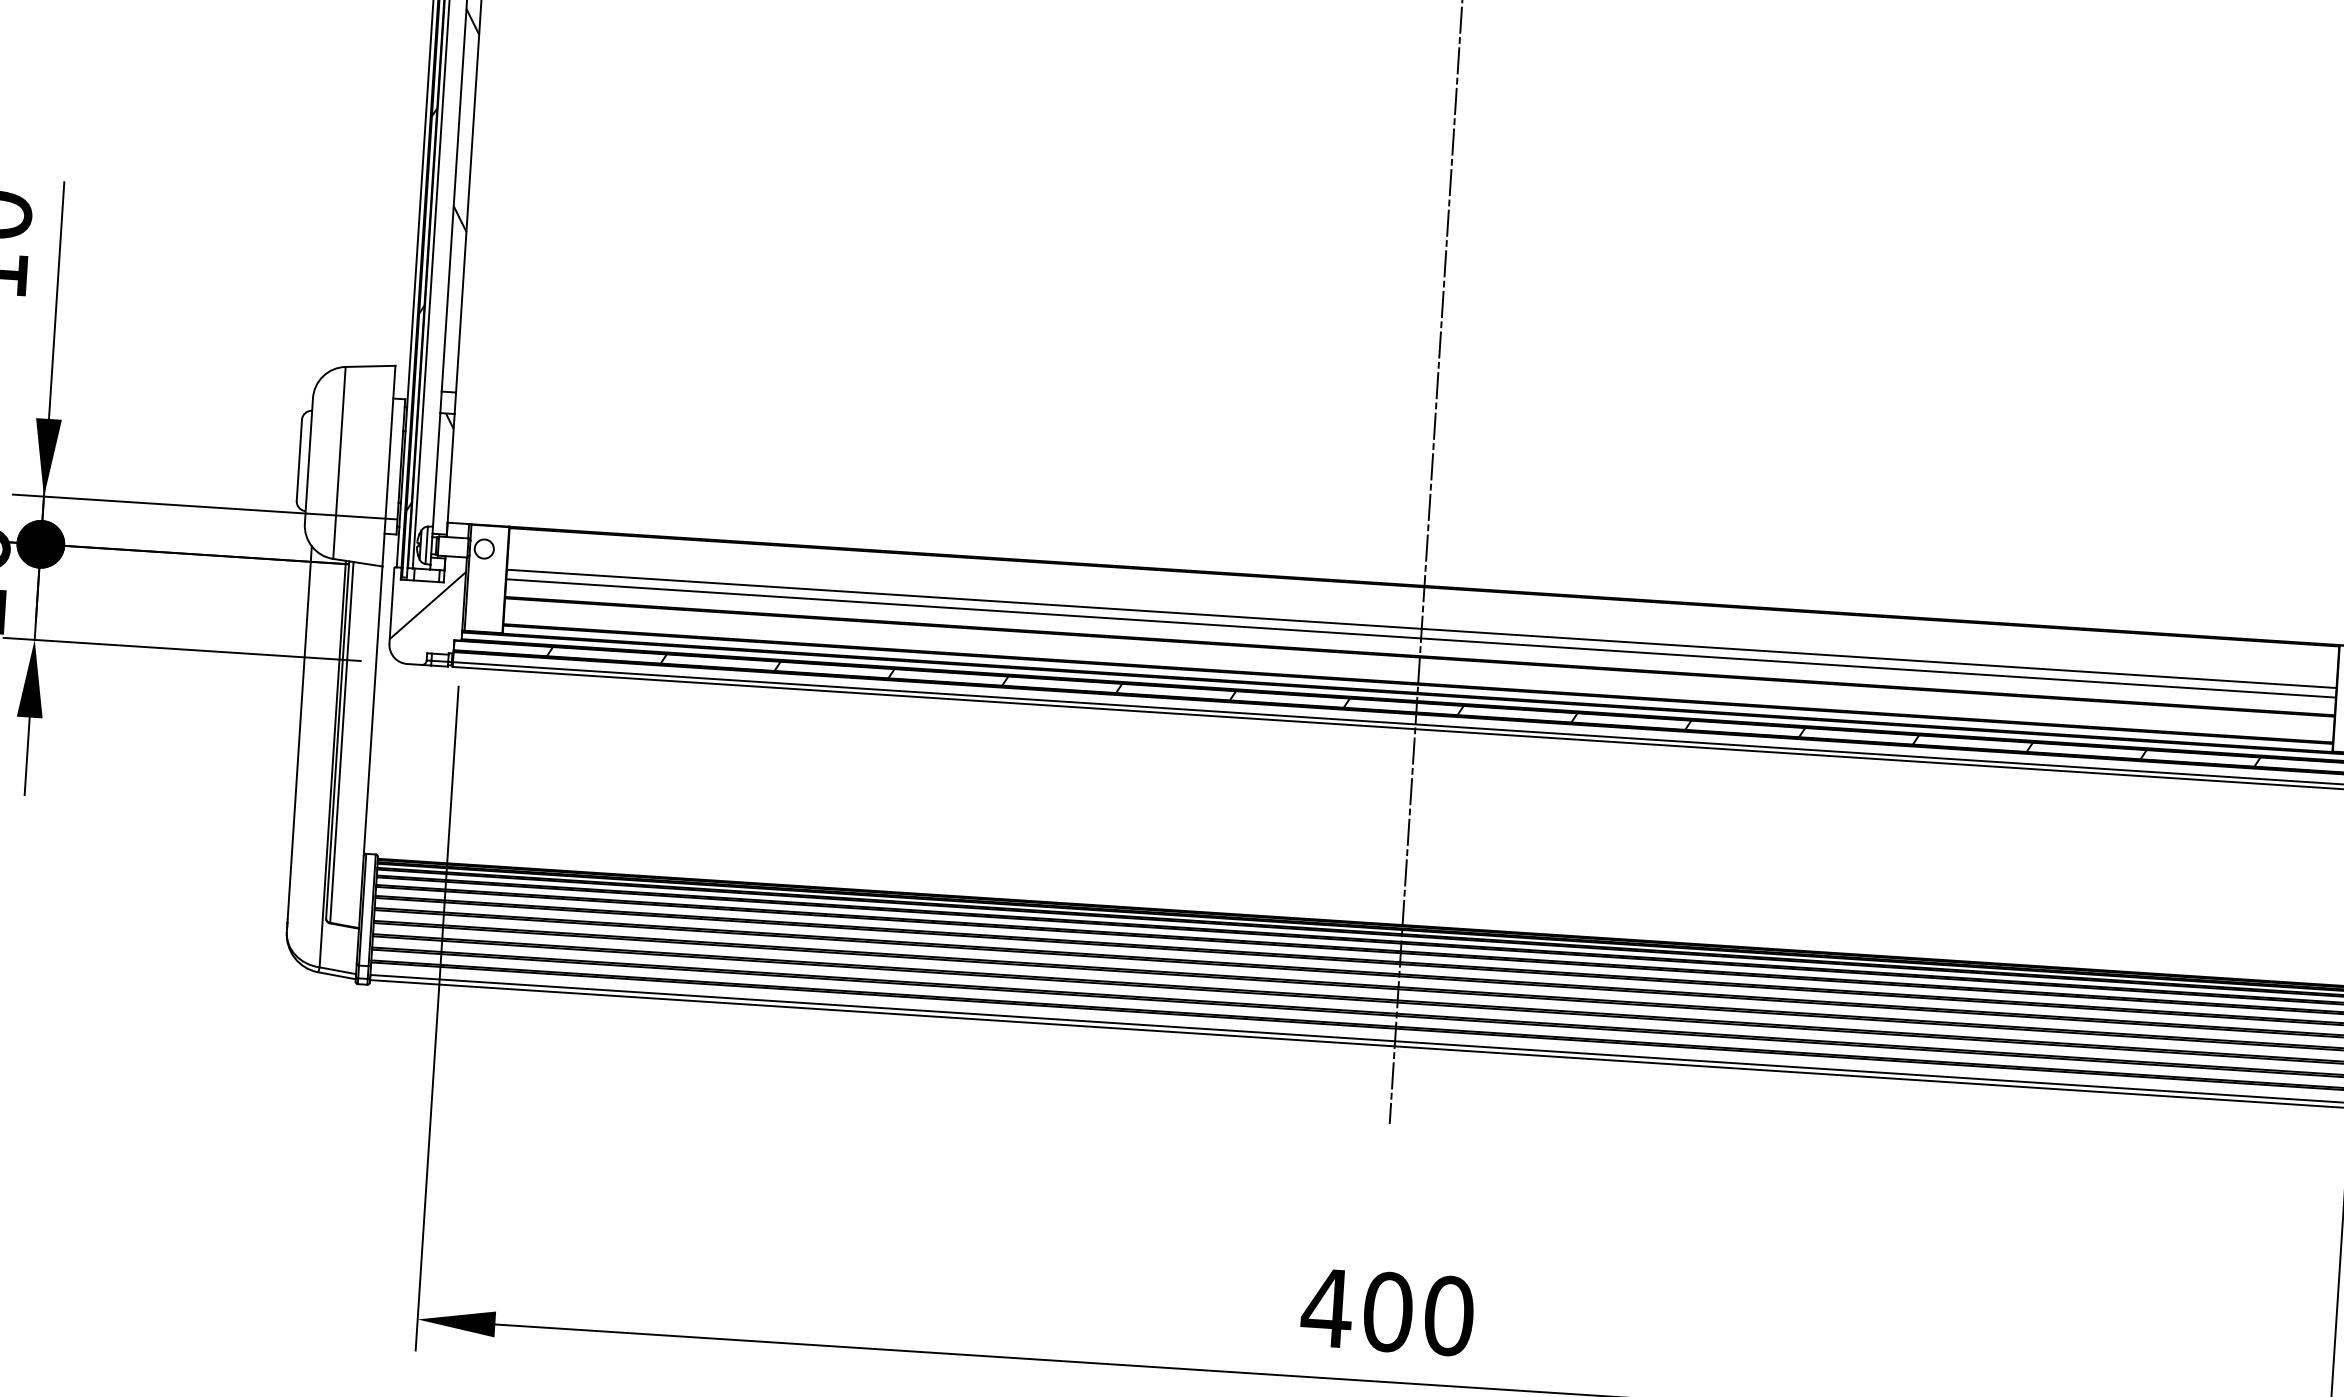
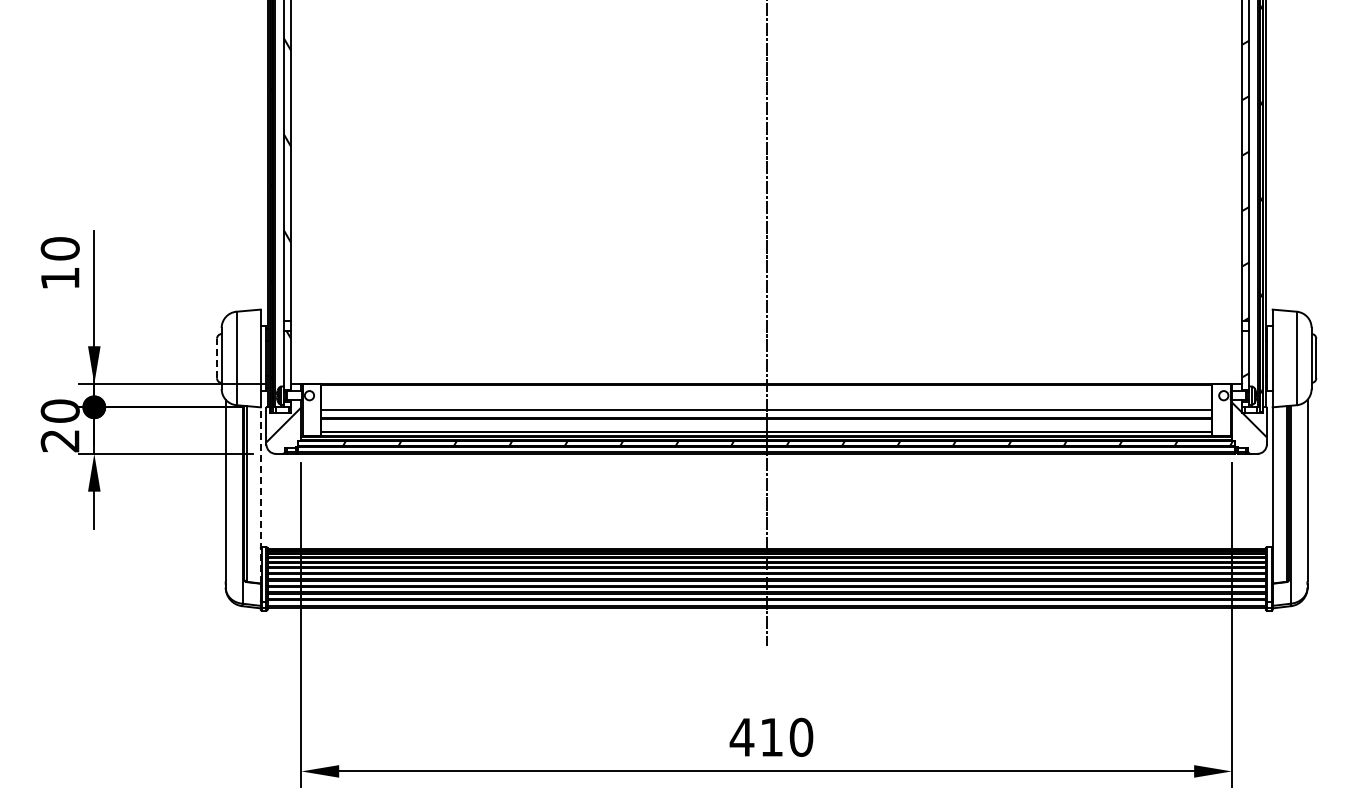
line: (300, 460) -> (217, 358), solid -> dashed
line: (1421, 629) -> (766, 405), removed
line: (370, 745) -> (260, 494), solid -> dashed
text: (1387, 1310) -> (771, 736), 400 -> 410

